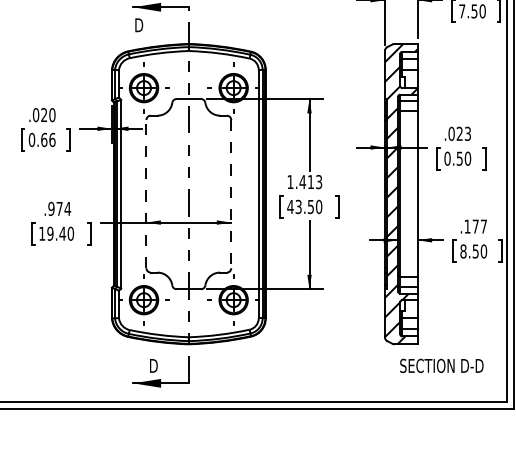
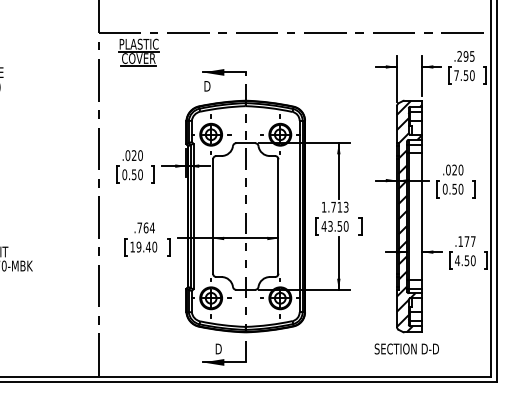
text: (467, 133) -> (460, 169), .023 -> .020
text: (47, 139) -> (136, 174), 0.66 -> 0.50
text: (302, 181) -> (333, 206), 1.413 -> 1.713
line: (147, 194) -> (213, 216), dashed -> solid
line: (231, 195) -> (278, 217), dashed -> solid
text: (54, 208) -> (142, 227), .974 -> .764
text: (463, 251) -> (457, 260), 8.50 -> 4.50
text: (441, 365) -> (406, 348), moved

